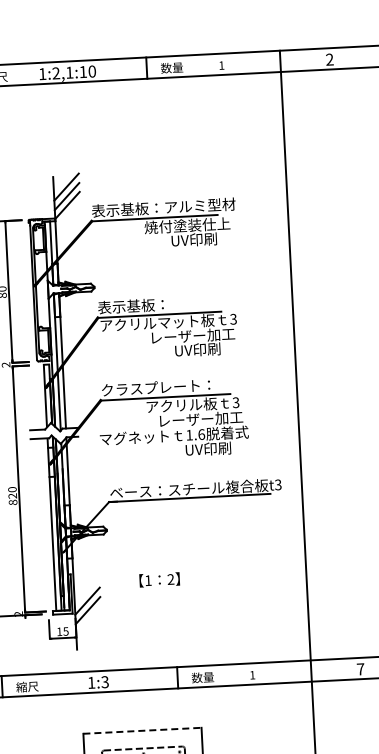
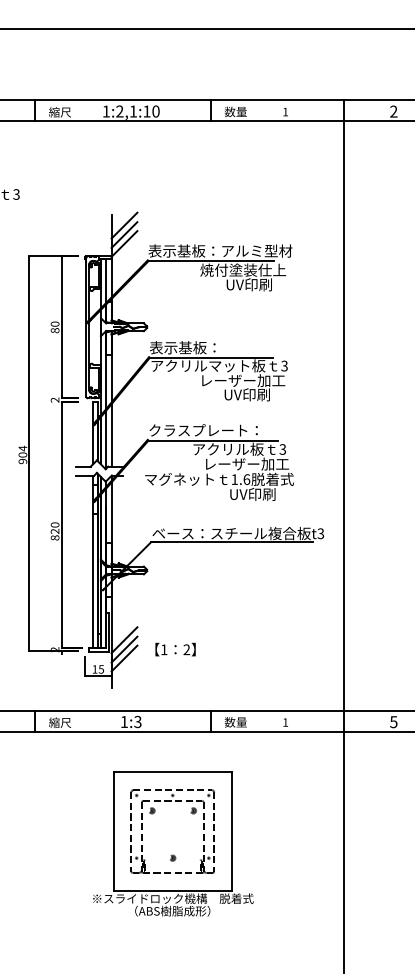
text: (159, 579) -> (175, 649), moved
line: (88, 619) -> (124, 658), added
text: (360, 669) -> (393, 722), 7 -> 5
line: (143, 730) -> (173, 772), dashed -> solid

